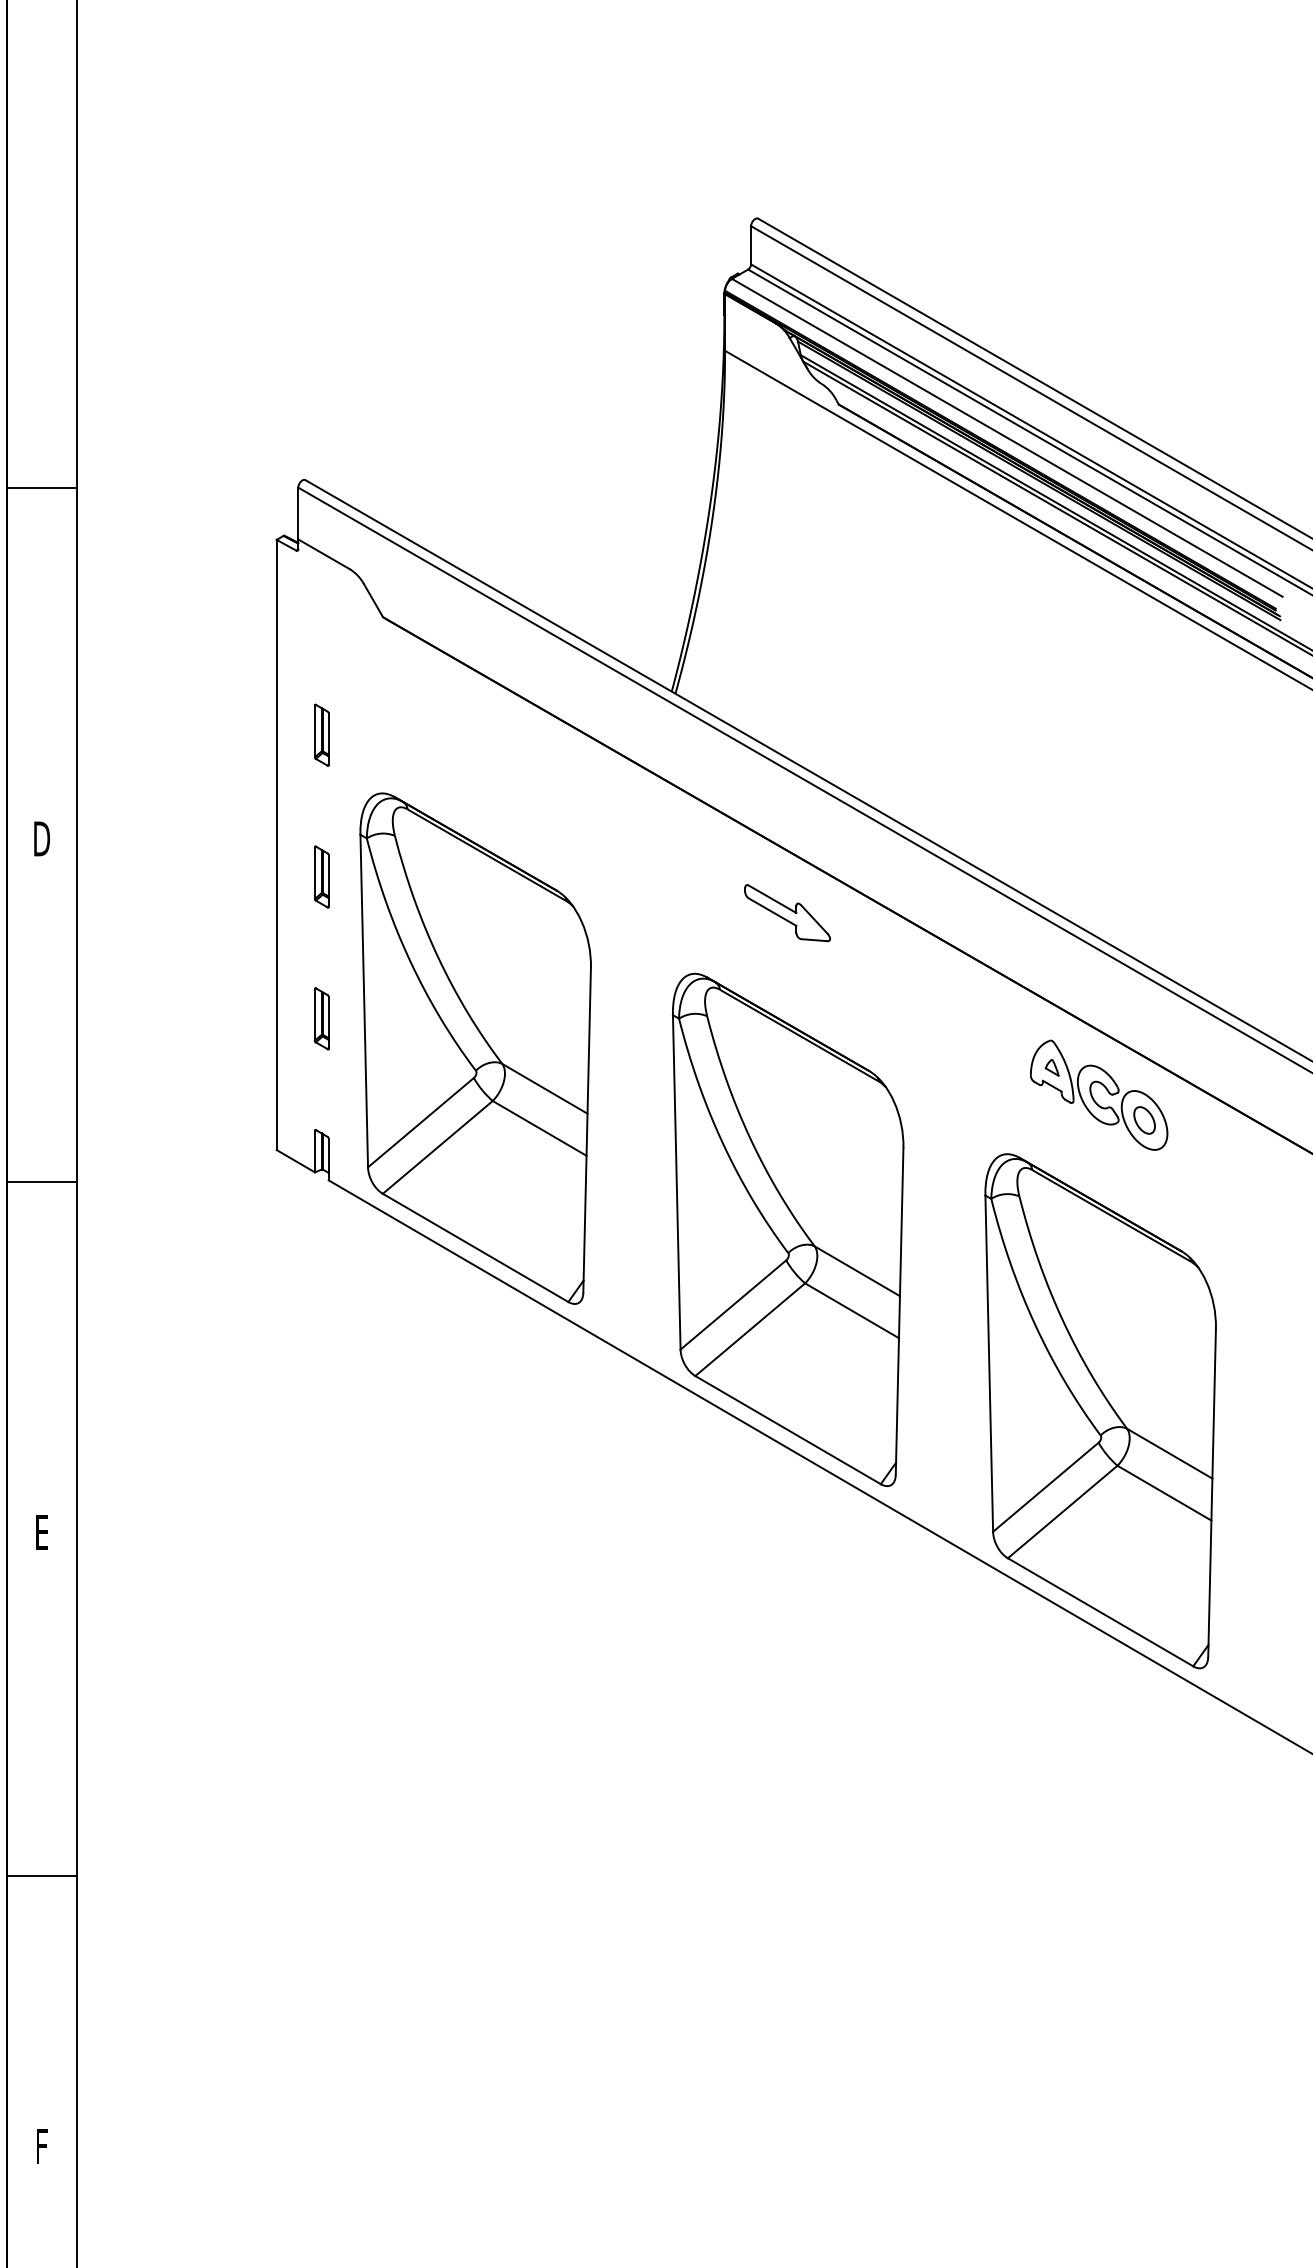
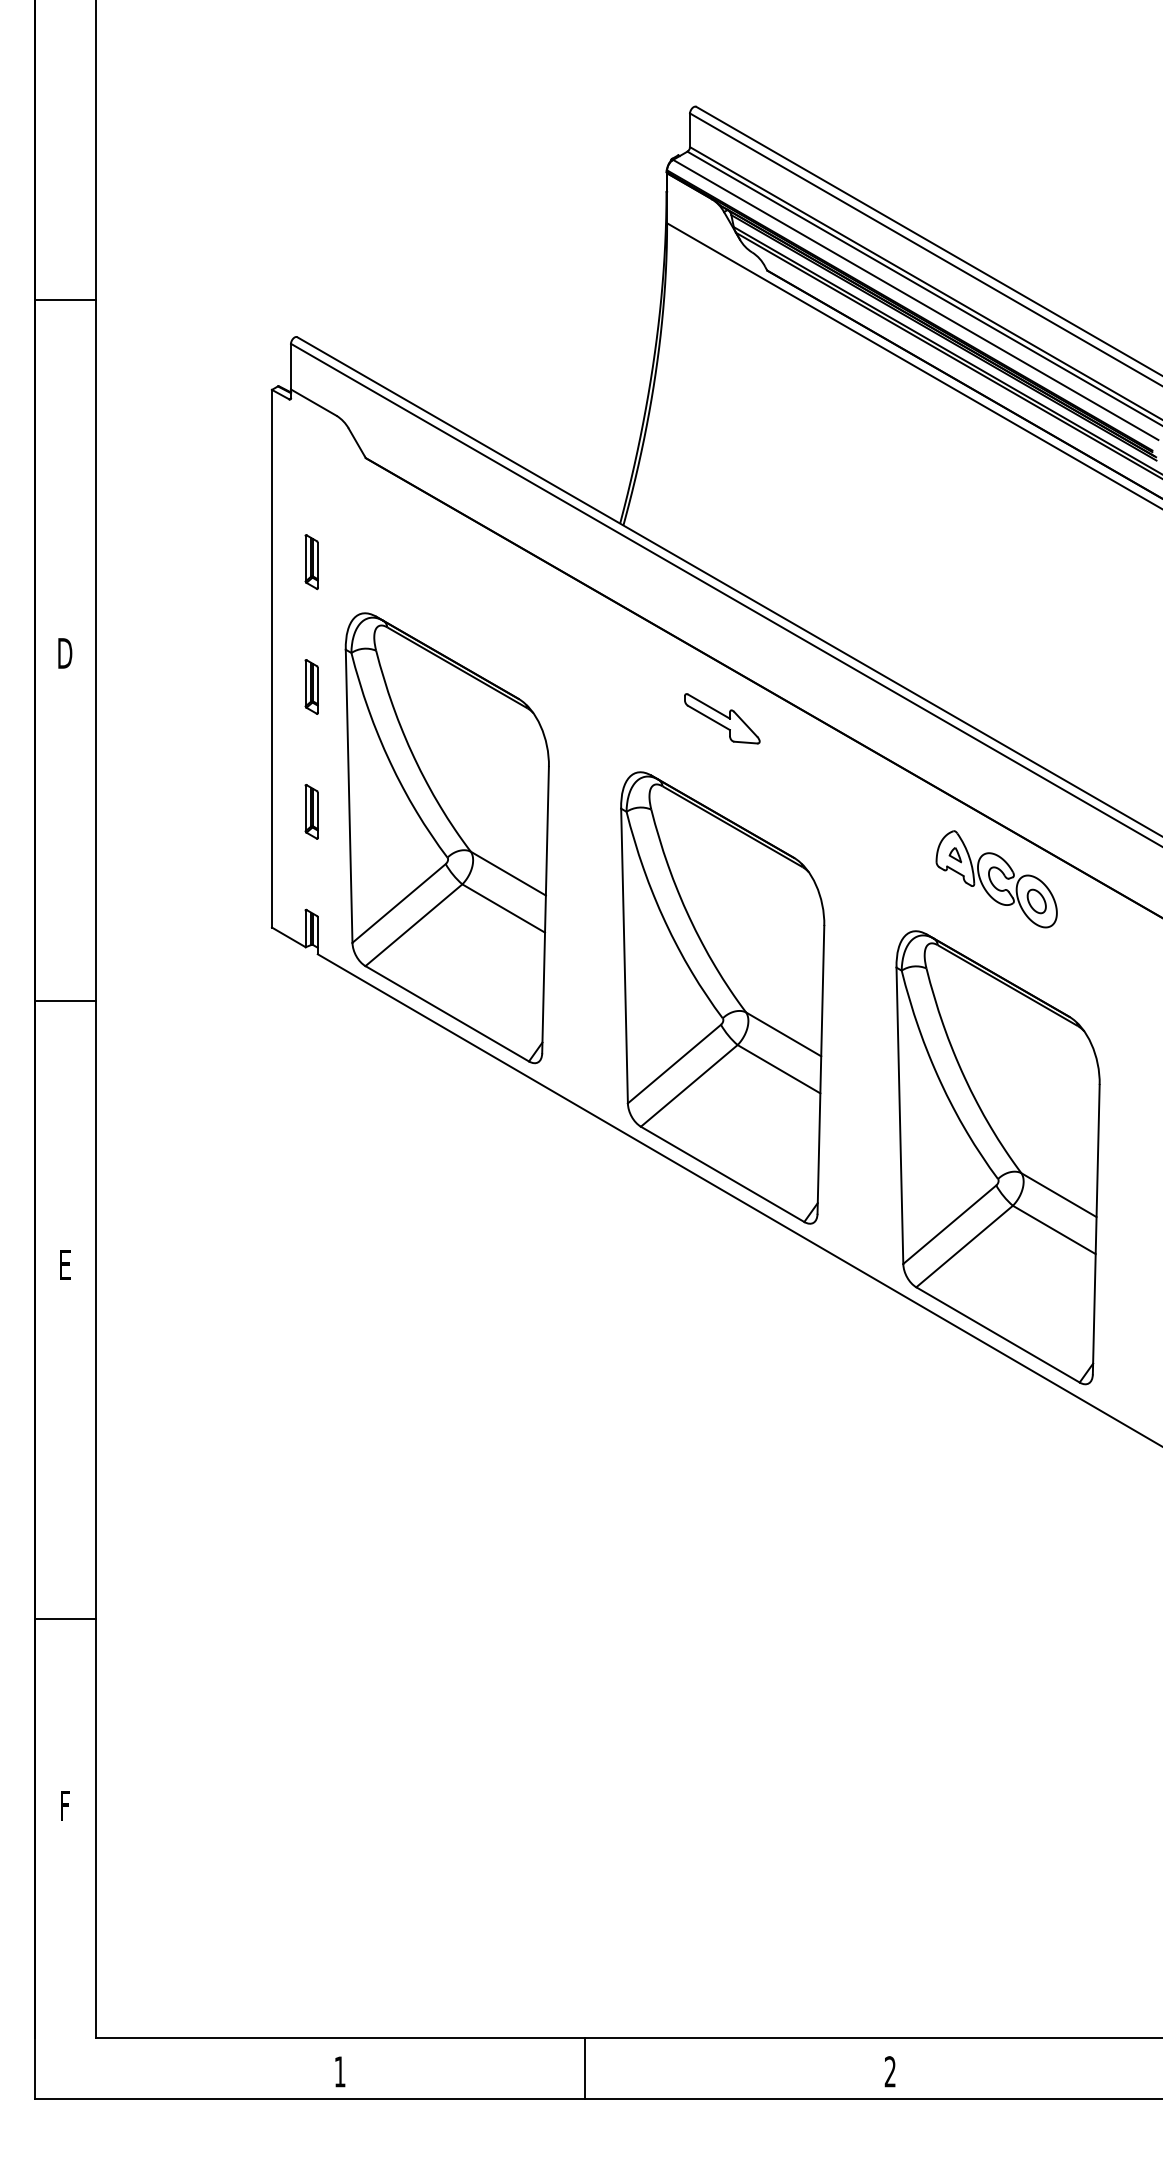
line: (41, 488) -> (64, 300), moved
line: (41, 1181) -> (64, 1000), moved
line: (41, 1876) -> (64, 1619), moved

